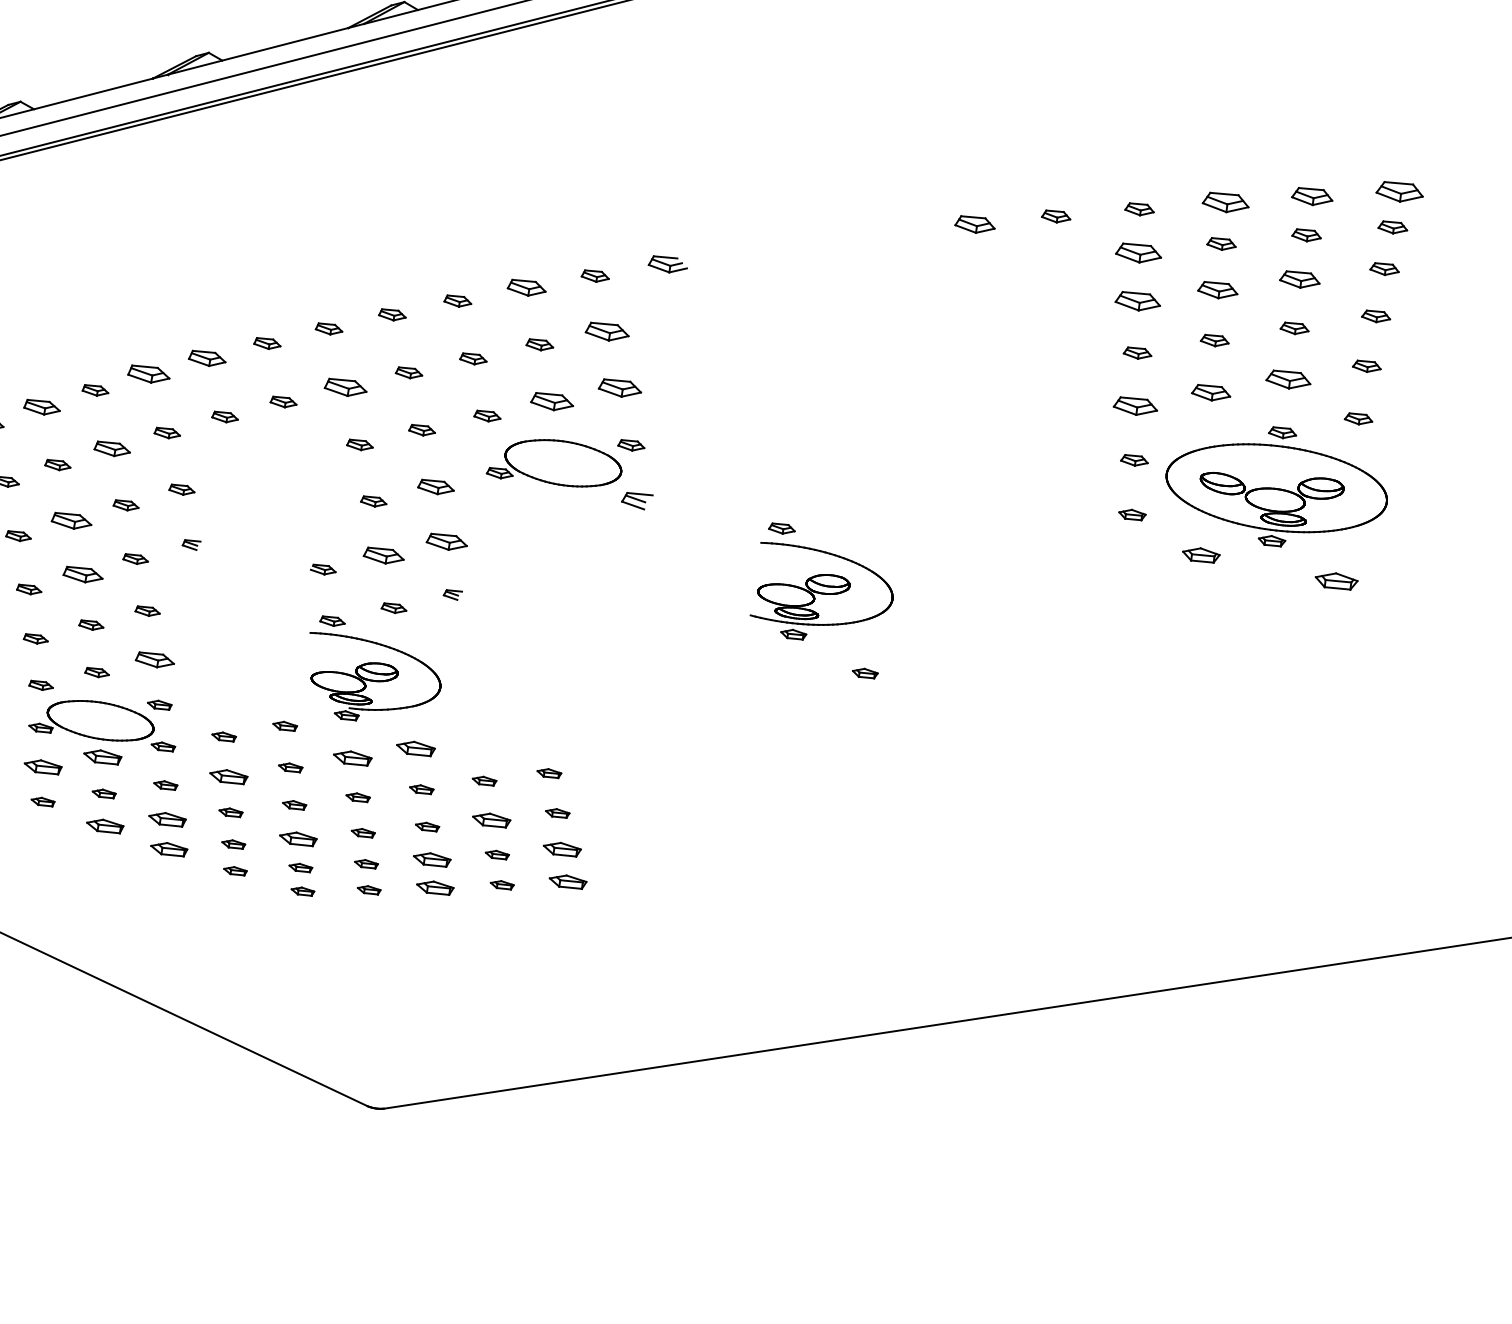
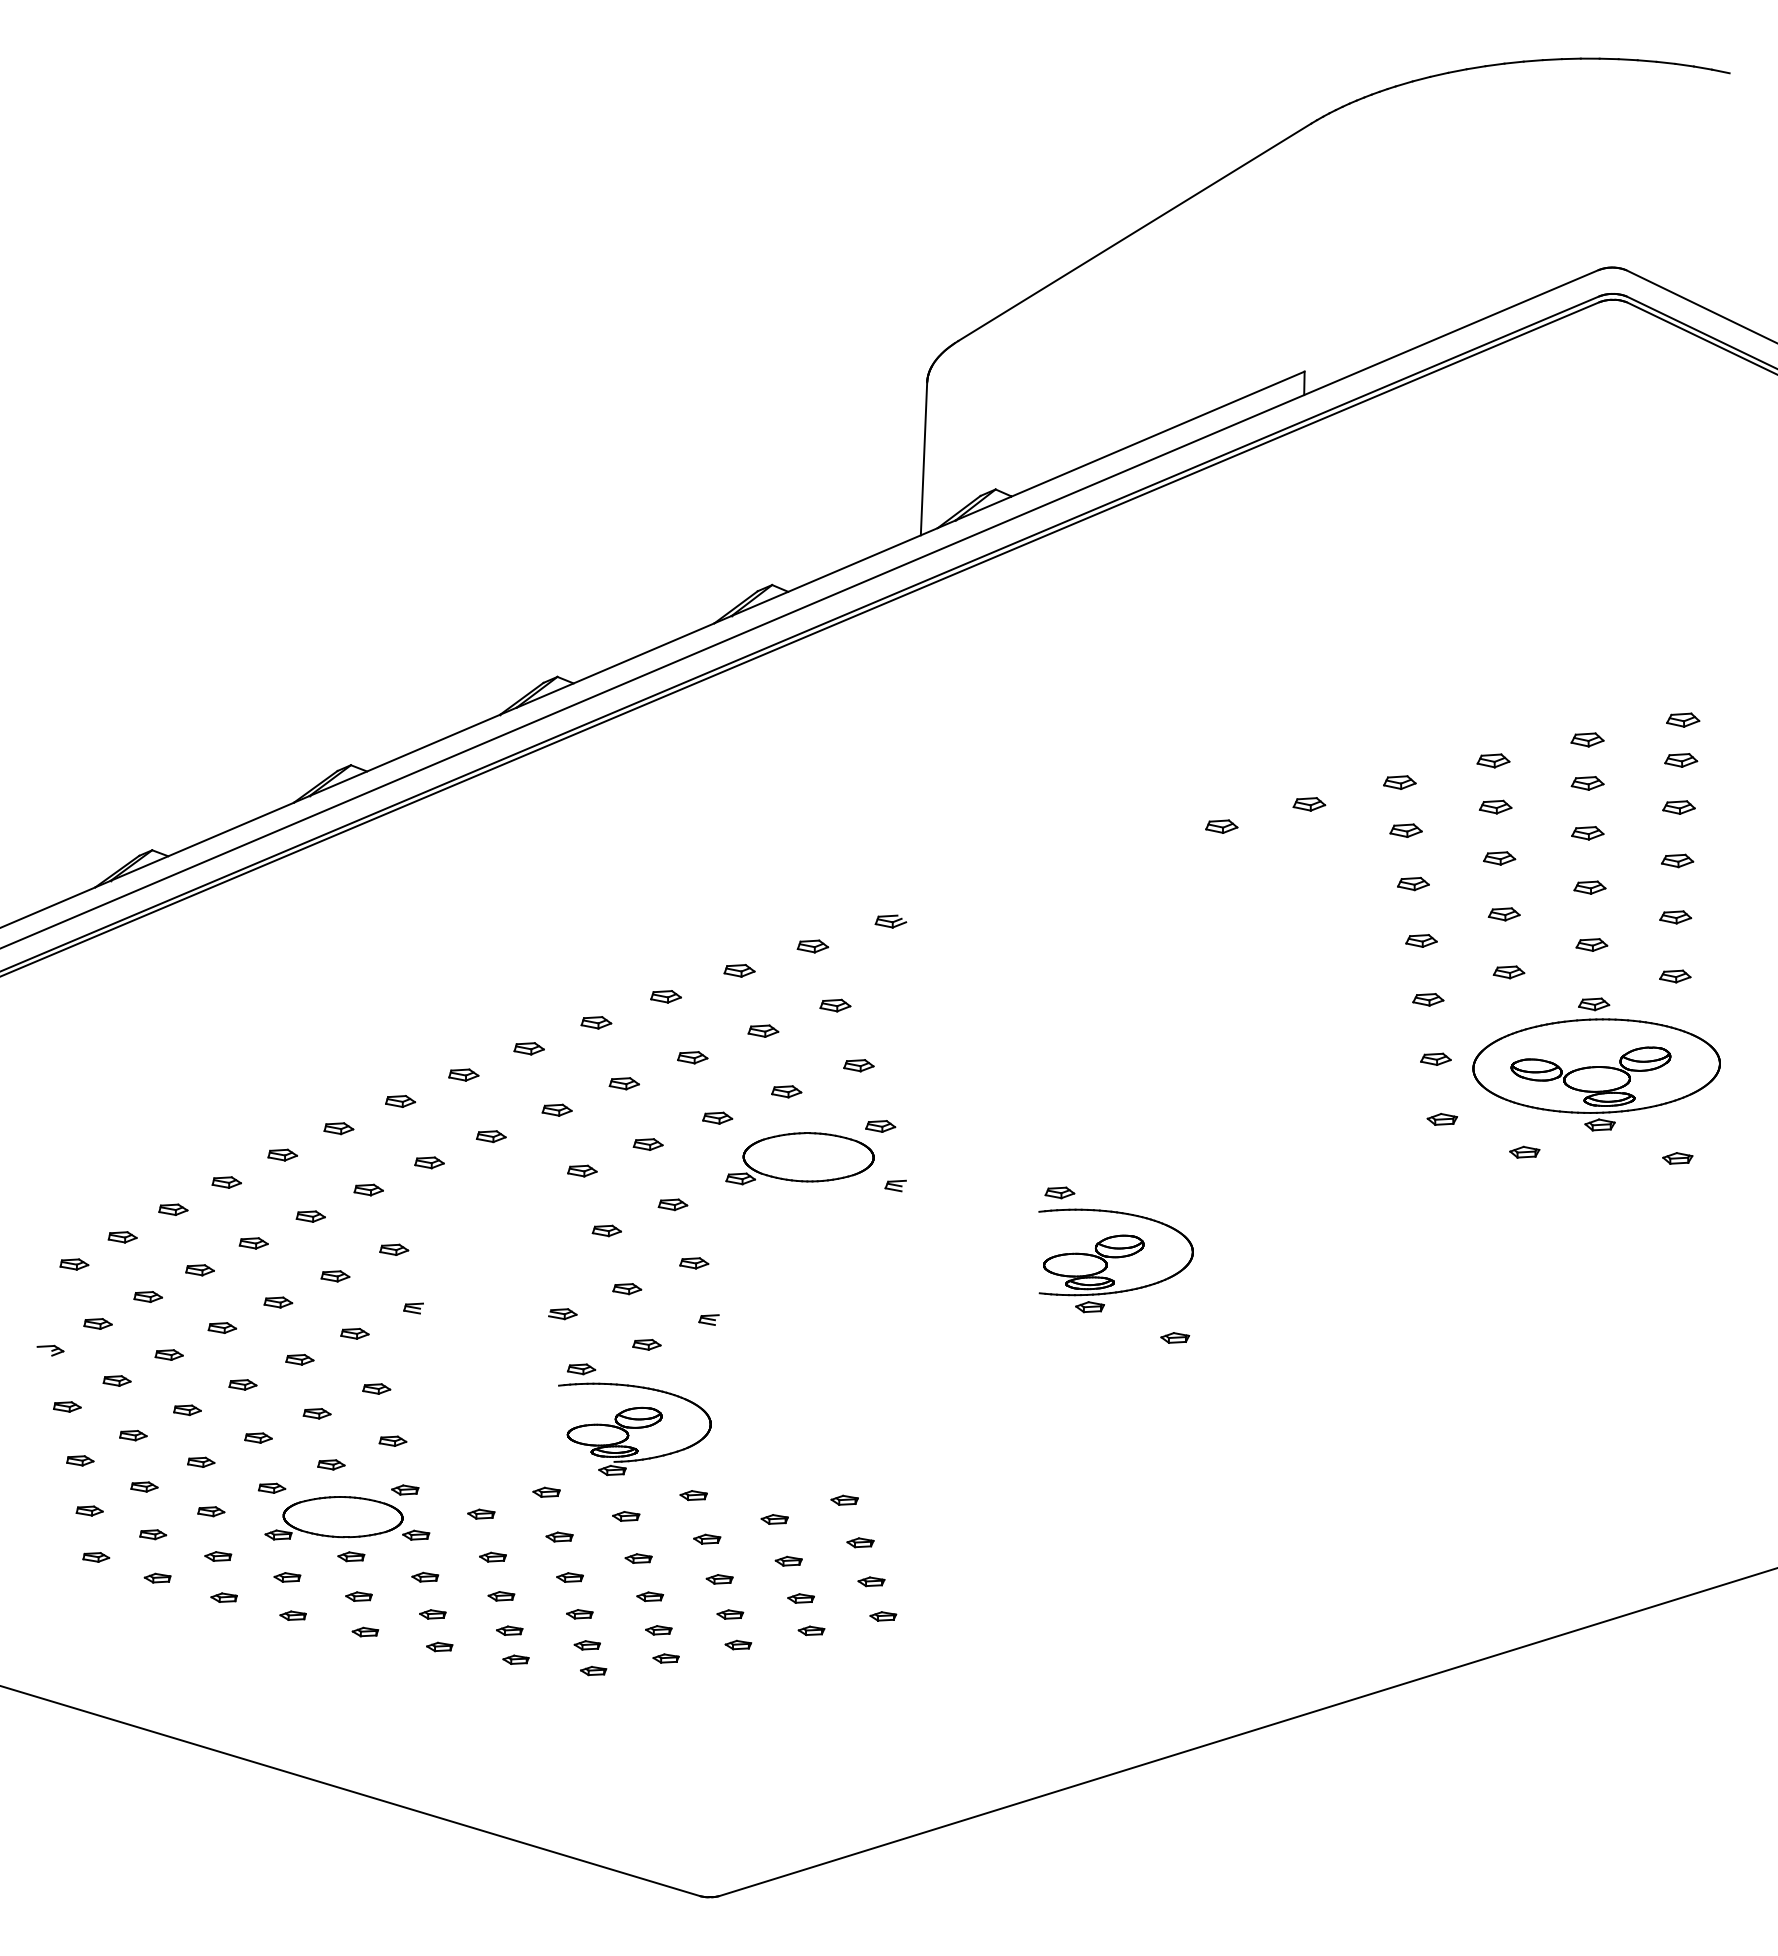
part: (1400, 191) -> (1683, 719), size x0.62
part: (1312, 196) -> (1587, 739), size x0.71
part: (1226, 202) -> (1493, 760), size x0.62
part: (975, 224) -> (1221, 826), size x0.71
part: (1138, 252) -> (1405, 830), size x0.62
part: (667, 264) -> (890, 921), size x0.71
part: (1299, 279) -> (1587, 833), size x0.71
part: (526, 287) -> (739, 970), size x0.71
part: (1218, 290) -> (1499, 858), size x0.71
part: (1138, 301) -> (1413, 883), size x0.62
part: (607, 331) -> (835, 1005), size x0.62
part: (207, 358) -> (400, 1101), size x0.71
part: (148, 374) -> (338, 1128), size x0.62
part: (1288, 379) -> (1591, 944), size x0.62
part: (345, 386) -> (556, 1109), size x0.62
part: (620, 388) -> (858, 1065), size x0.62
part: (1210, 393) -> (1508, 972), size x0.71
part: (552, 401) -> (786, 1091), size x0.62
part: (1136, 406) -> (1428, 999), size x0.62
part: (41, 407) -> (226, 1182), size x0.71
part: (112, 448) -> (310, 1216), size x0.71
part: (435, 486) -> (672, 1204), size x0.71
part: (636, 500) -> (895, 1185), size x0.62
part: (72, 521) -> (278, 1302), size x0.62
part: (447, 542) -> (694, 1263), size x0.62
part: (1201, 554) -> (1524, 1151), size x0.71
part: (384, 556) -> (627, 1289), size x0.62
part: (83, 574) -> (299, 1359), size x0.62
part: (1336, 581) -> (1677, 1158), size x0.62
part: (154, 659) -> (392, 1440), size x0.62
part: (415, 748) -> (693, 1495), size x0.62
part: (102, 756) -> (351, 1556), size x0.62
part: (352, 758) -> (626, 1516), size x0.62
part: (43, 767) -> (287, 1577), size x0.62
part: (228, 775) -> (492, 1556), size x0.62
part: (167, 819) -> (432, 1614), size x0.62
part: (491, 819) -> (788, 1560), size x0.62
part: (105, 825) -> (365, 1631), size x0.62
part: (297, 839) -> (579, 1614), size x0.62
part: (169, 848) -> (439, 1646), size x0.62
part: (562, 849) -> (871, 1581), size x0.62
part: (432, 859) -> (730, 1614), size x0.62
part: (568, 881) -> (883, 1616), size x0.62
part: (435, 887) -> (738, 1644), size x0.62

